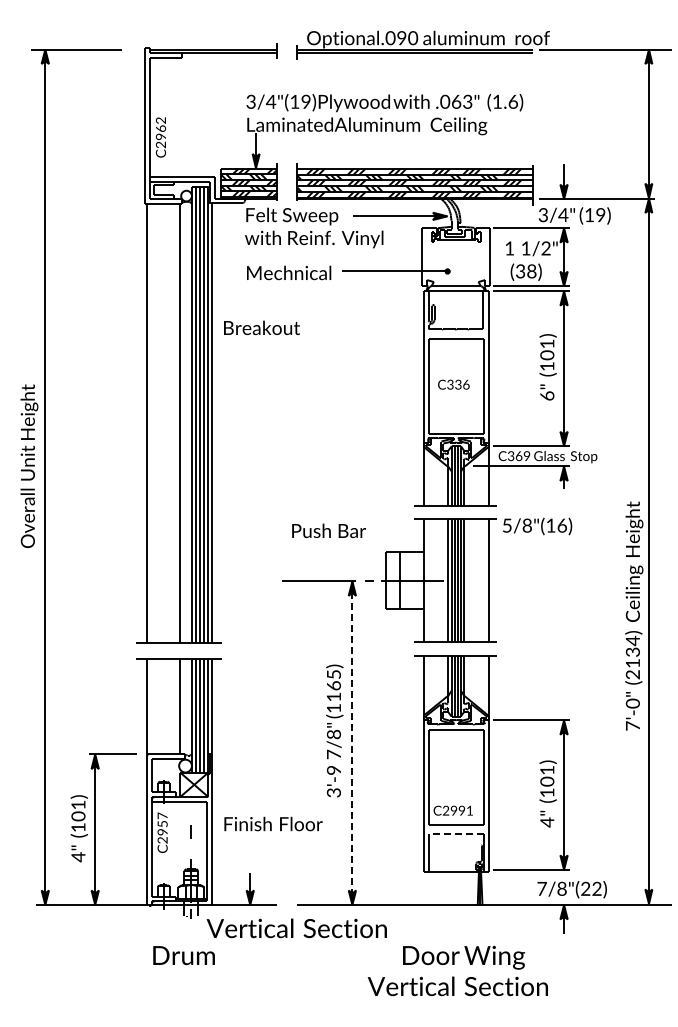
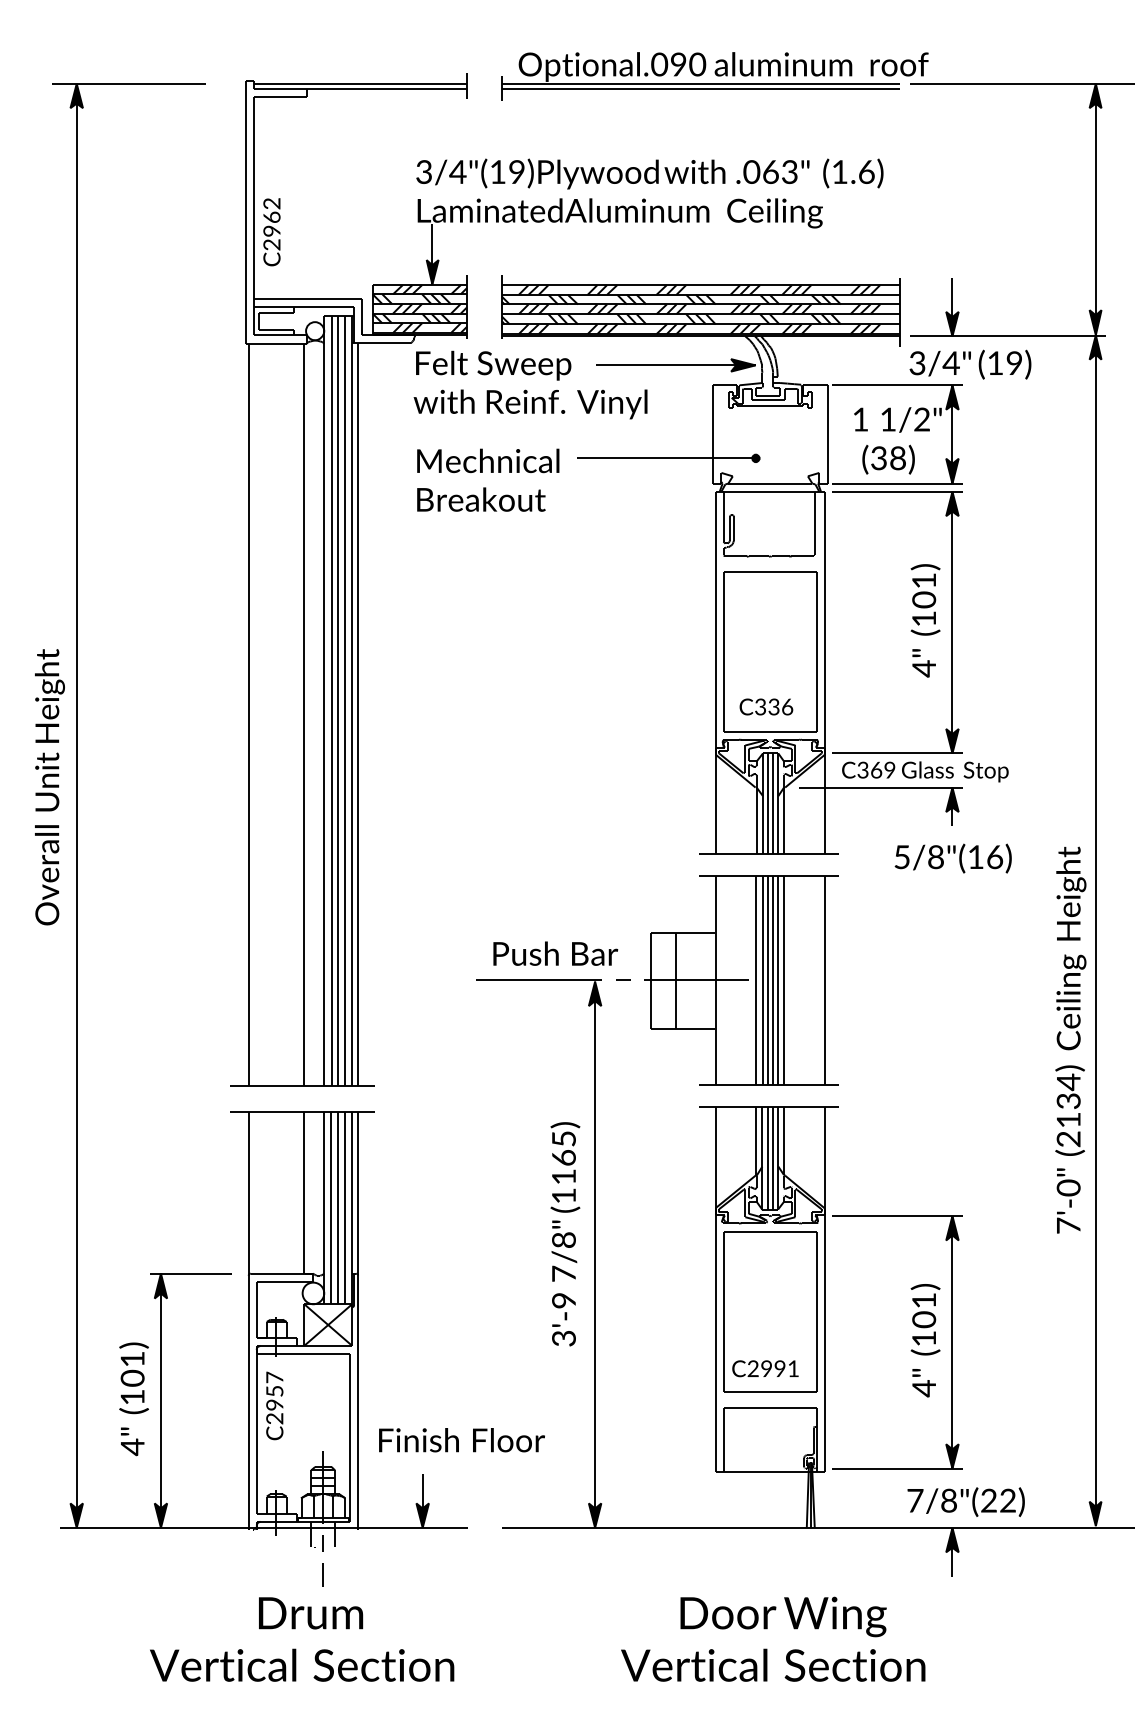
text: (261, 327) -> (480, 498), moved
text: (453, 384) -> (765, 706), moved
text: (547, 396) -> (924, 669), 6" -> 4"
text: (537, 526) -> (953, 858), moved
text: (328, 530) -> (554, 953), moved
line: (352, 743) -> (595, 1255), dashed -> solid
text: (273, 823) -> (461, 1439), moved
line: (190, 831) -> (321, 1574), moved
line: (456, 834) -> (770, 1408), dashed -> solid
text: (296, 928) -> (301, 1665), moved

